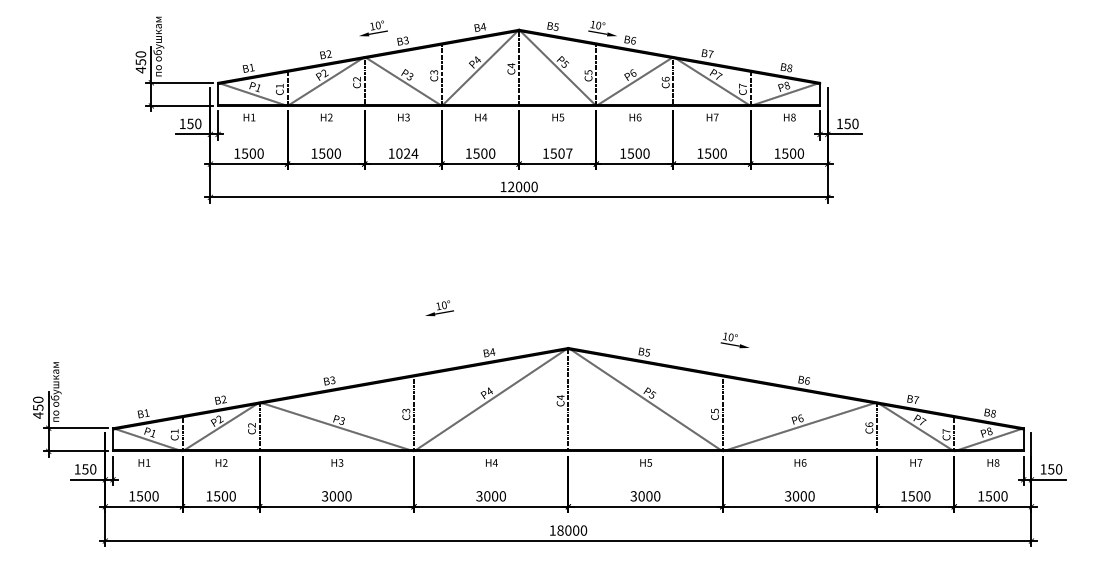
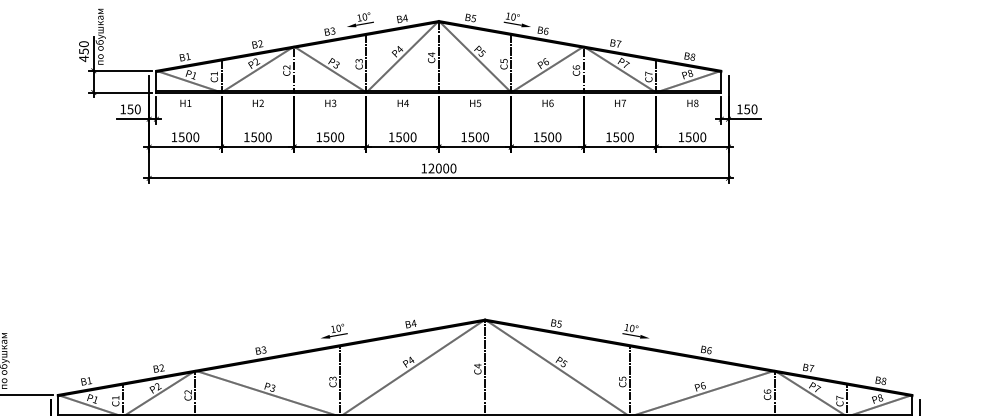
text: (373, 28) -> (360, 19), moved
text: (407, 153) -> (334, 137), 1024 -> 1500
text: (569, 153) -> (486, 137), 1507 -> 1500
text: (439, 308) -> (334, 331), moved
text: (734, 340) -> (635, 331), moved

